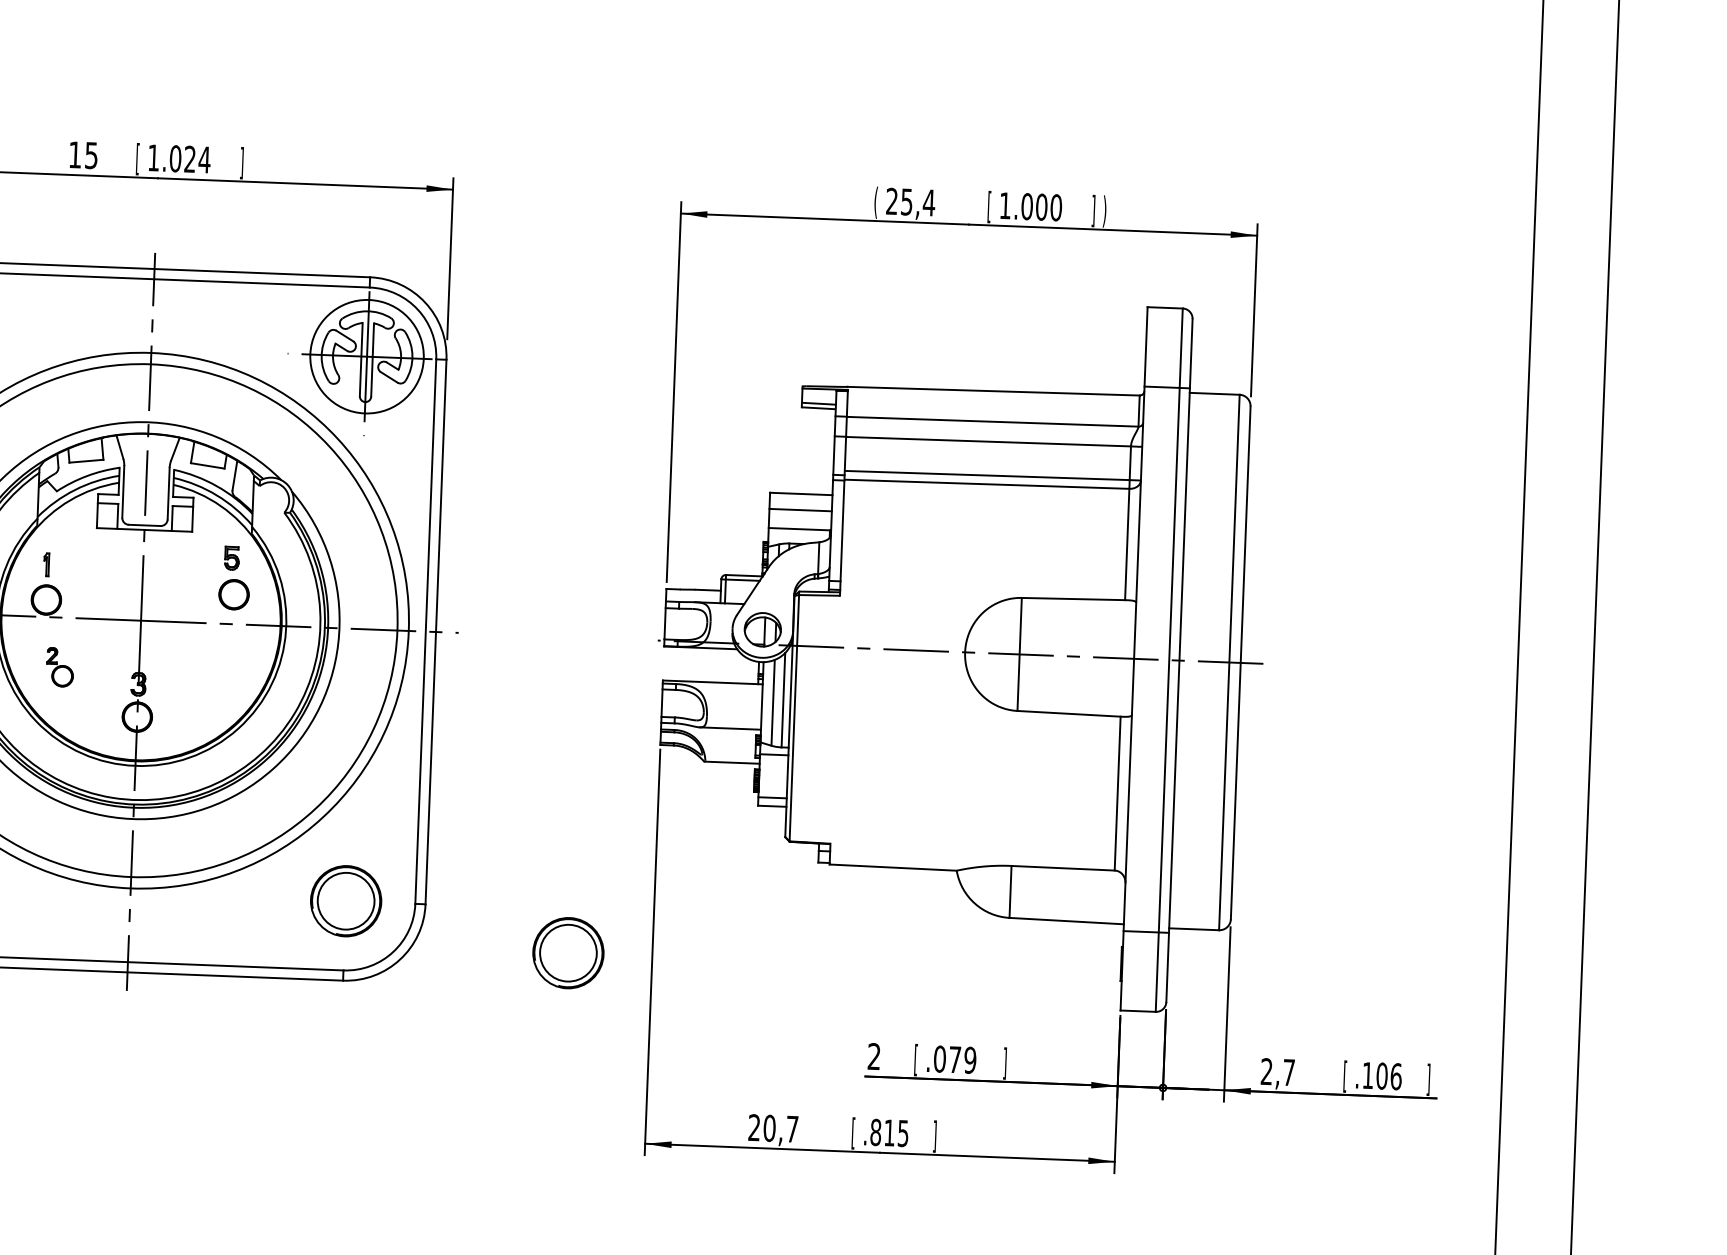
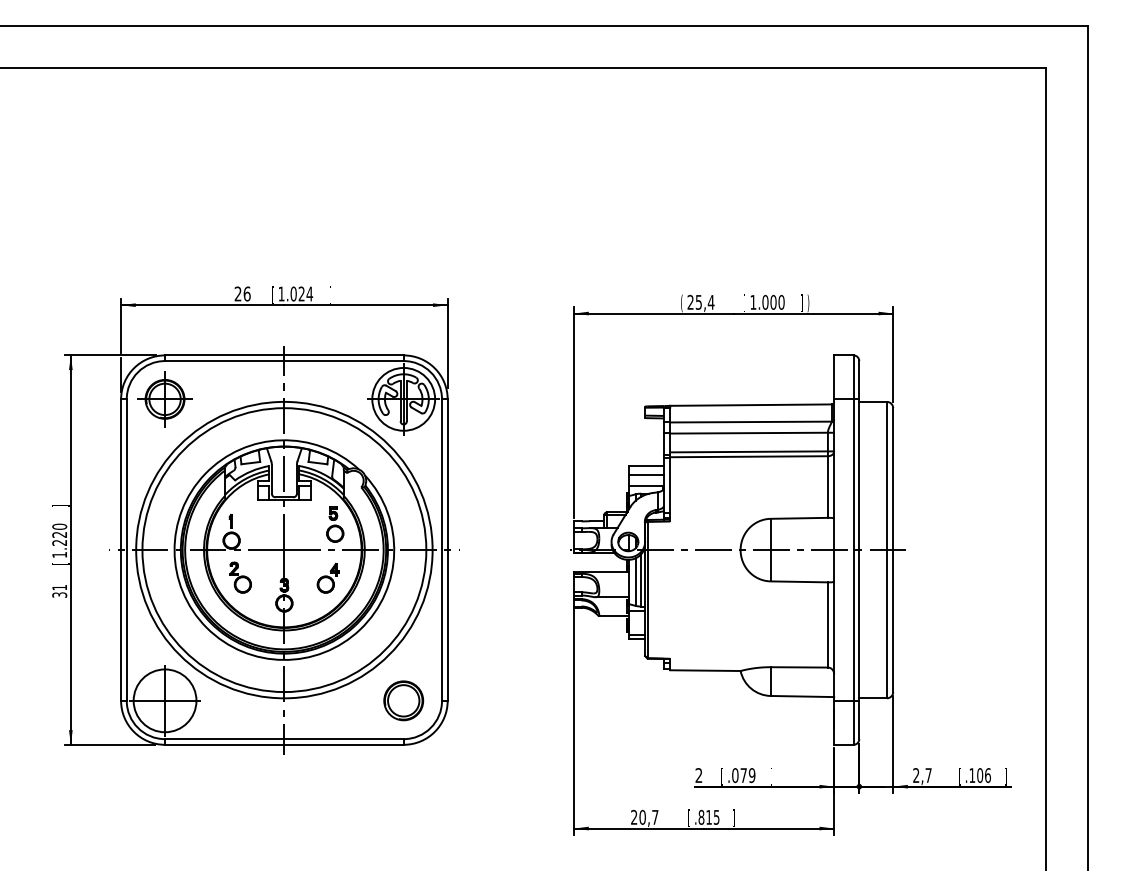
text: (83, 154) -> (242, 293), 15 -> 26
part: (59, 667) -> (240, 577), size x1.43
part: (217, 673) -> (327, 577), added
part: (568, 952) -> (527, 724), removed

